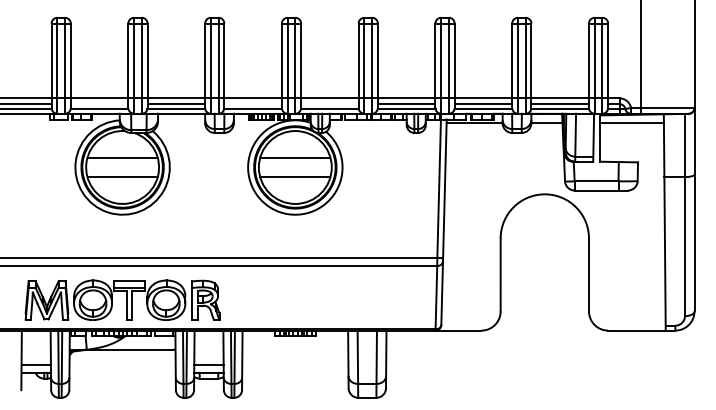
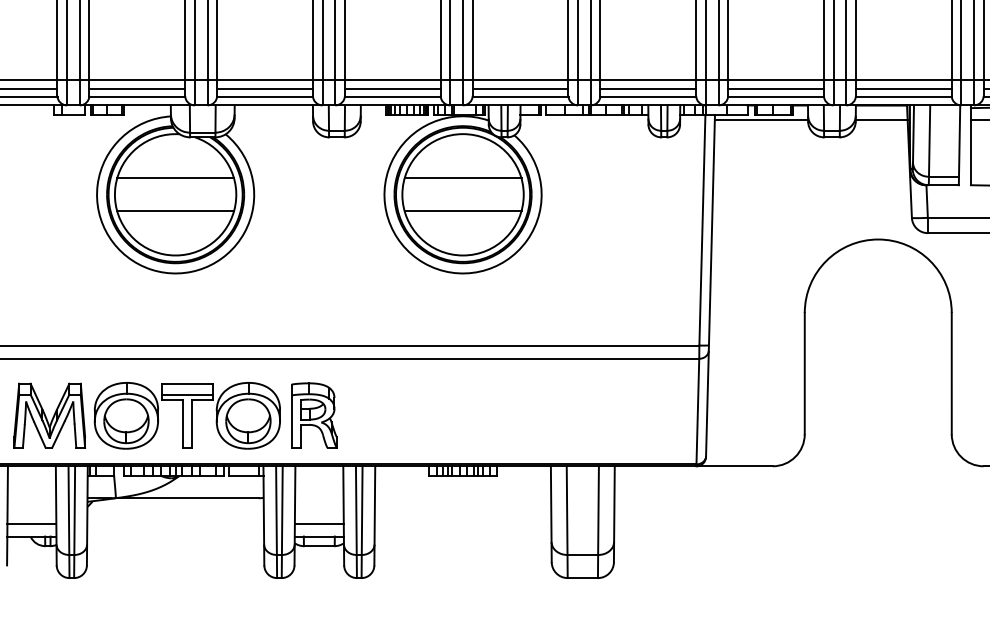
line: (99, 104) -> (137, 89), added
line: (252, 104) -> (391, 89), added
line: (329, 104) -> (519, 89), added

